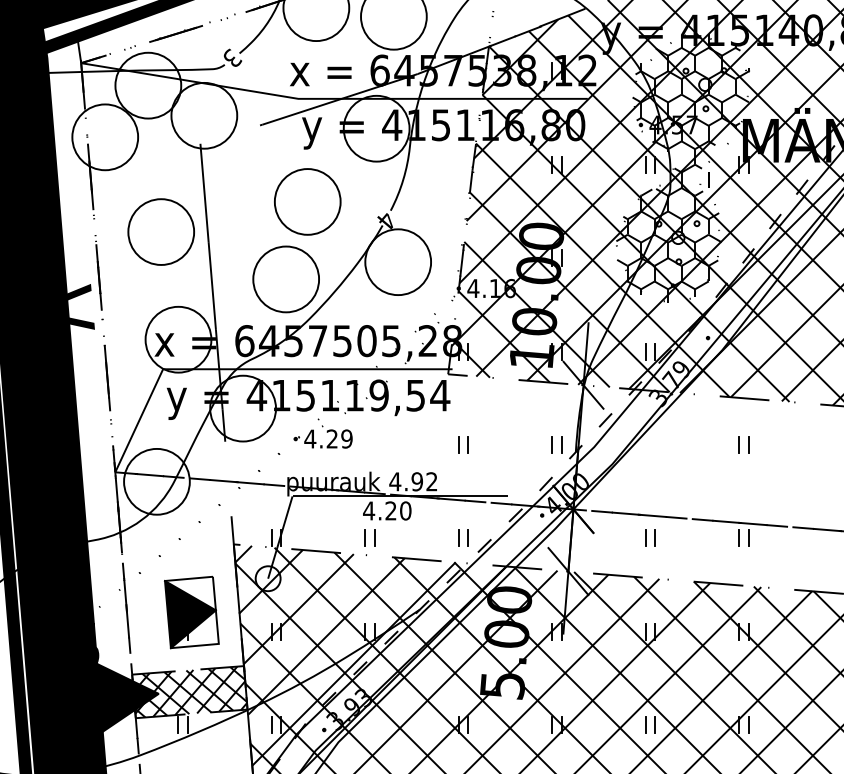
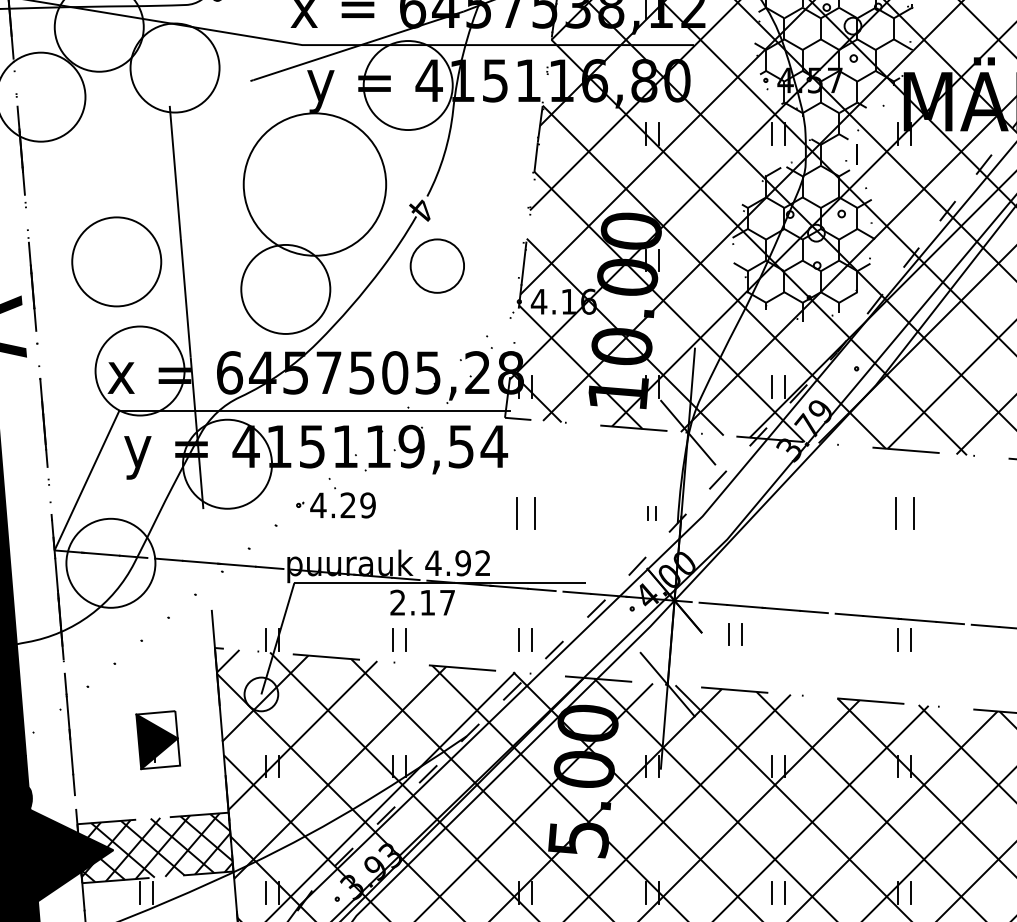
circle: (307, 201) -> (314, 183), size x1.6
circle: (160, 231) -> (115, 261), moved
circle: (398, 262) -> (437, 266), size x0.6
part: (463, 444) -> (525, 512), size x1.4
part: (556, 444) -> (651, 512), size x0.6
part: (743, 444) -> (904, 512), size x1.4
text: (387, 510) -> (422, 602), 4.20 -> 2.17
part: (650, 537) -> (735, 633), moved
part: (191, 612) -> (157, 740), size x0.6

